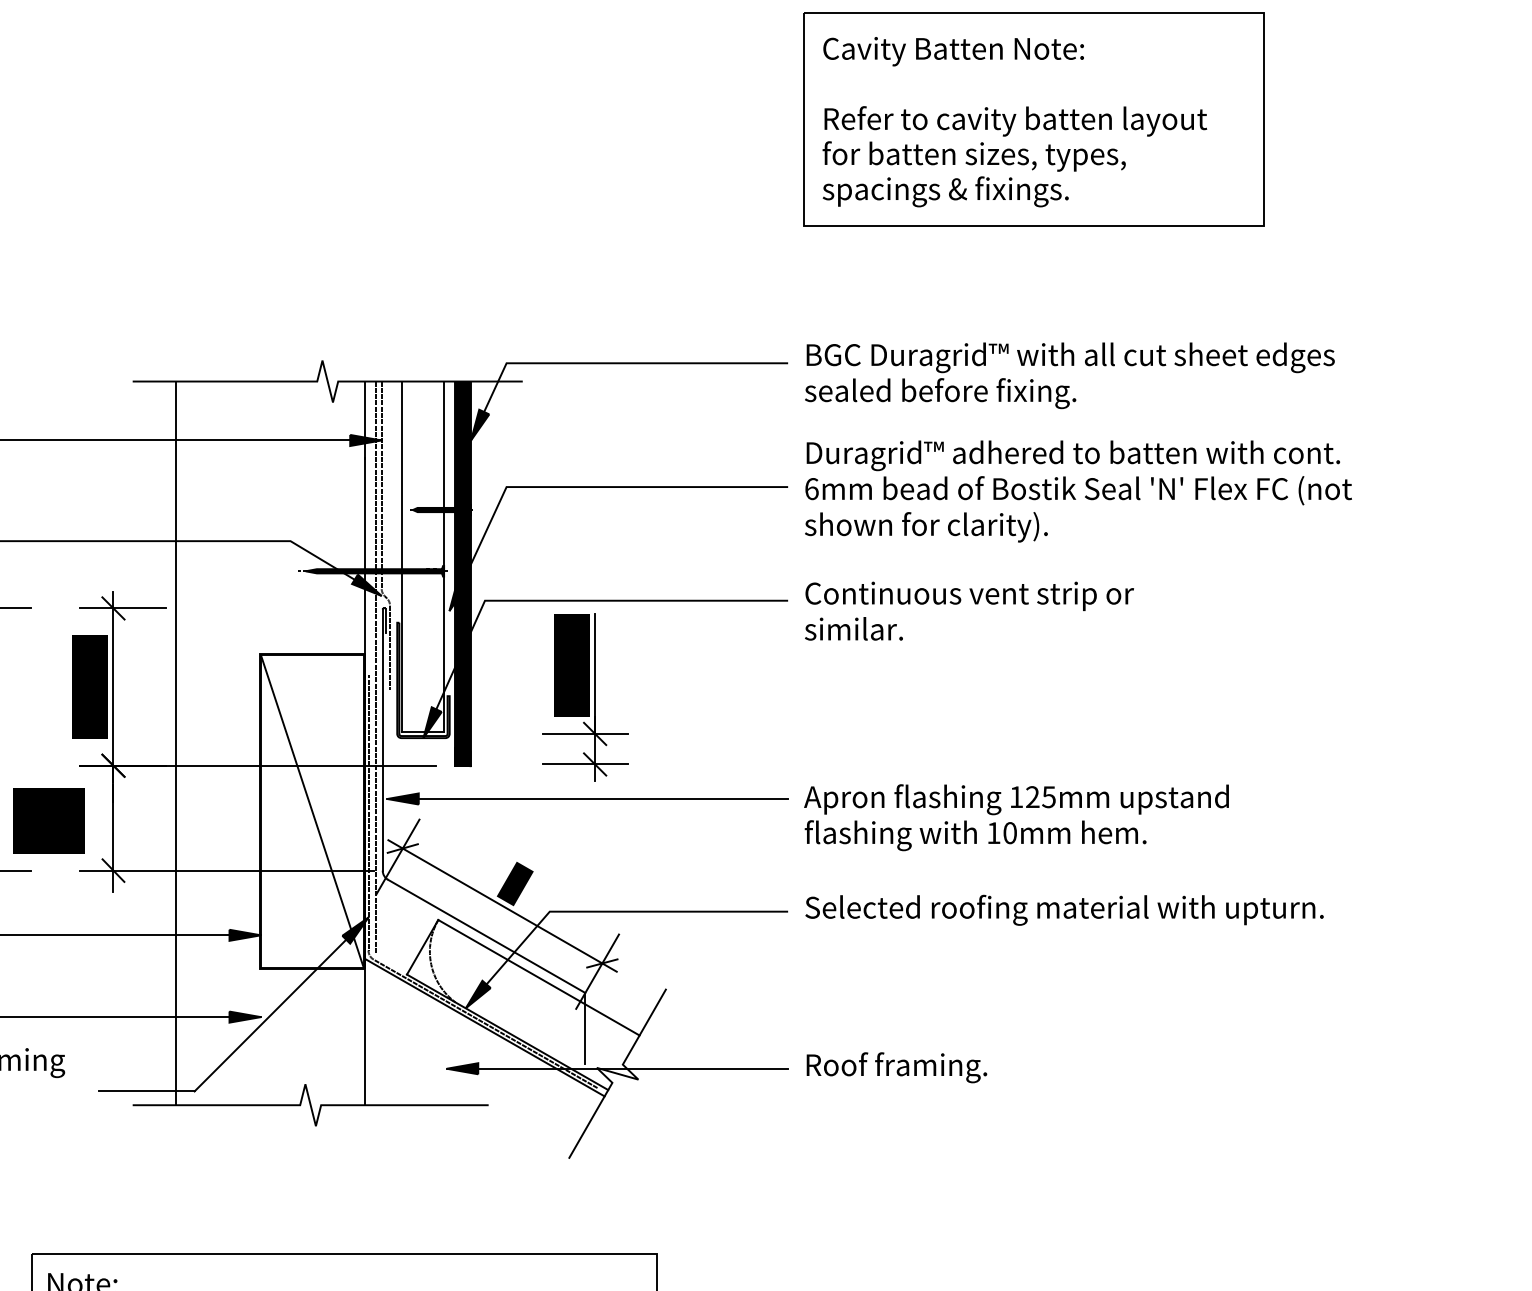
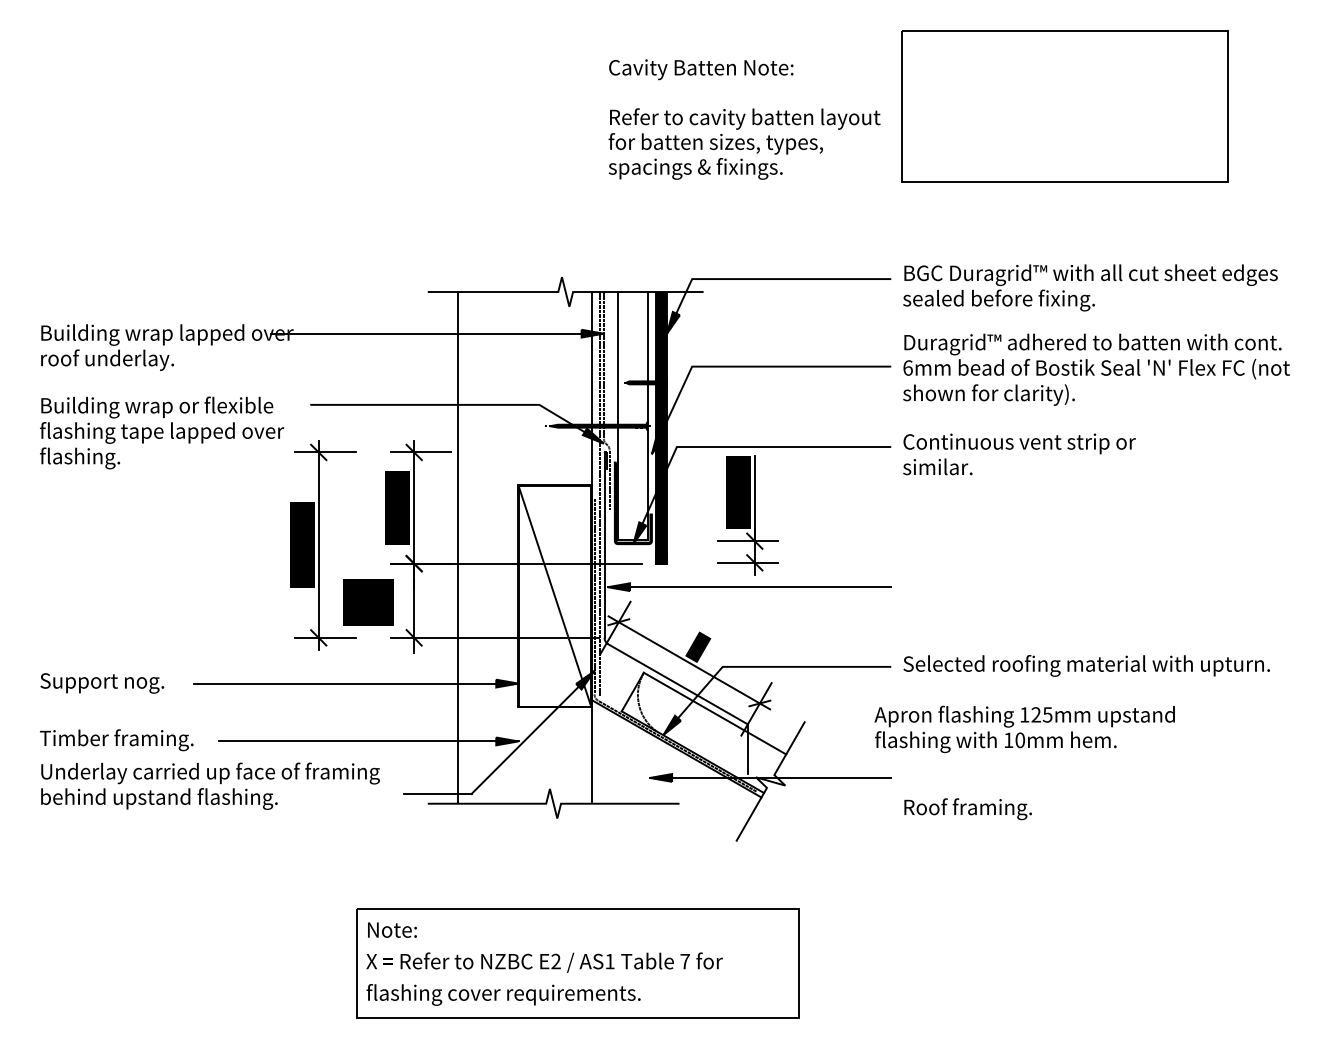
text: (1014, 122) -> (744, 119), moved
text: (1016, 817) -> (1024, 729), moved
text: (895, 1068) -> (967, 809), moved

